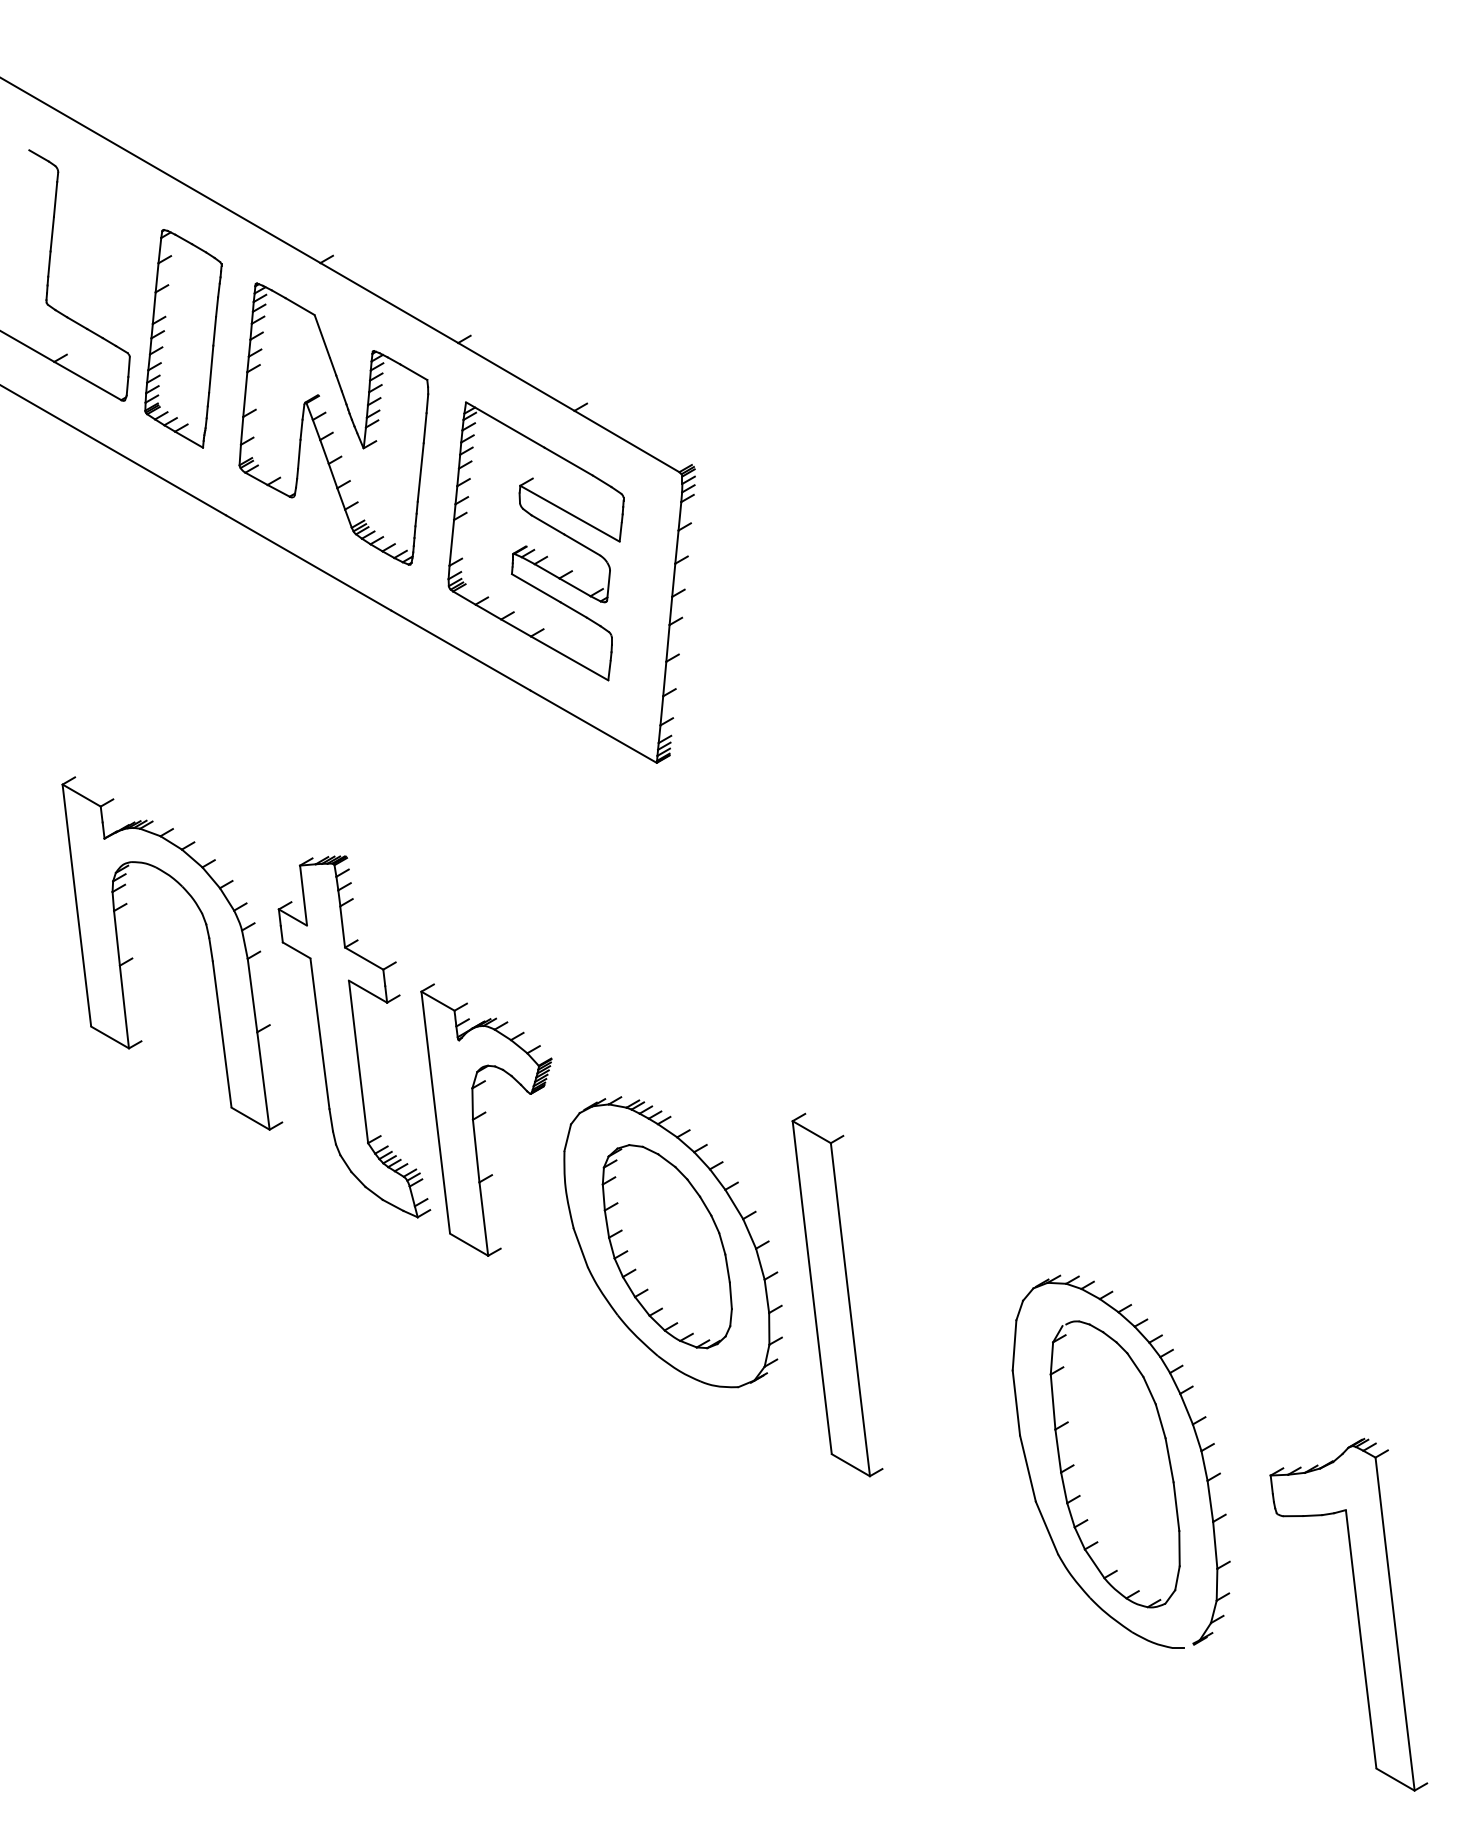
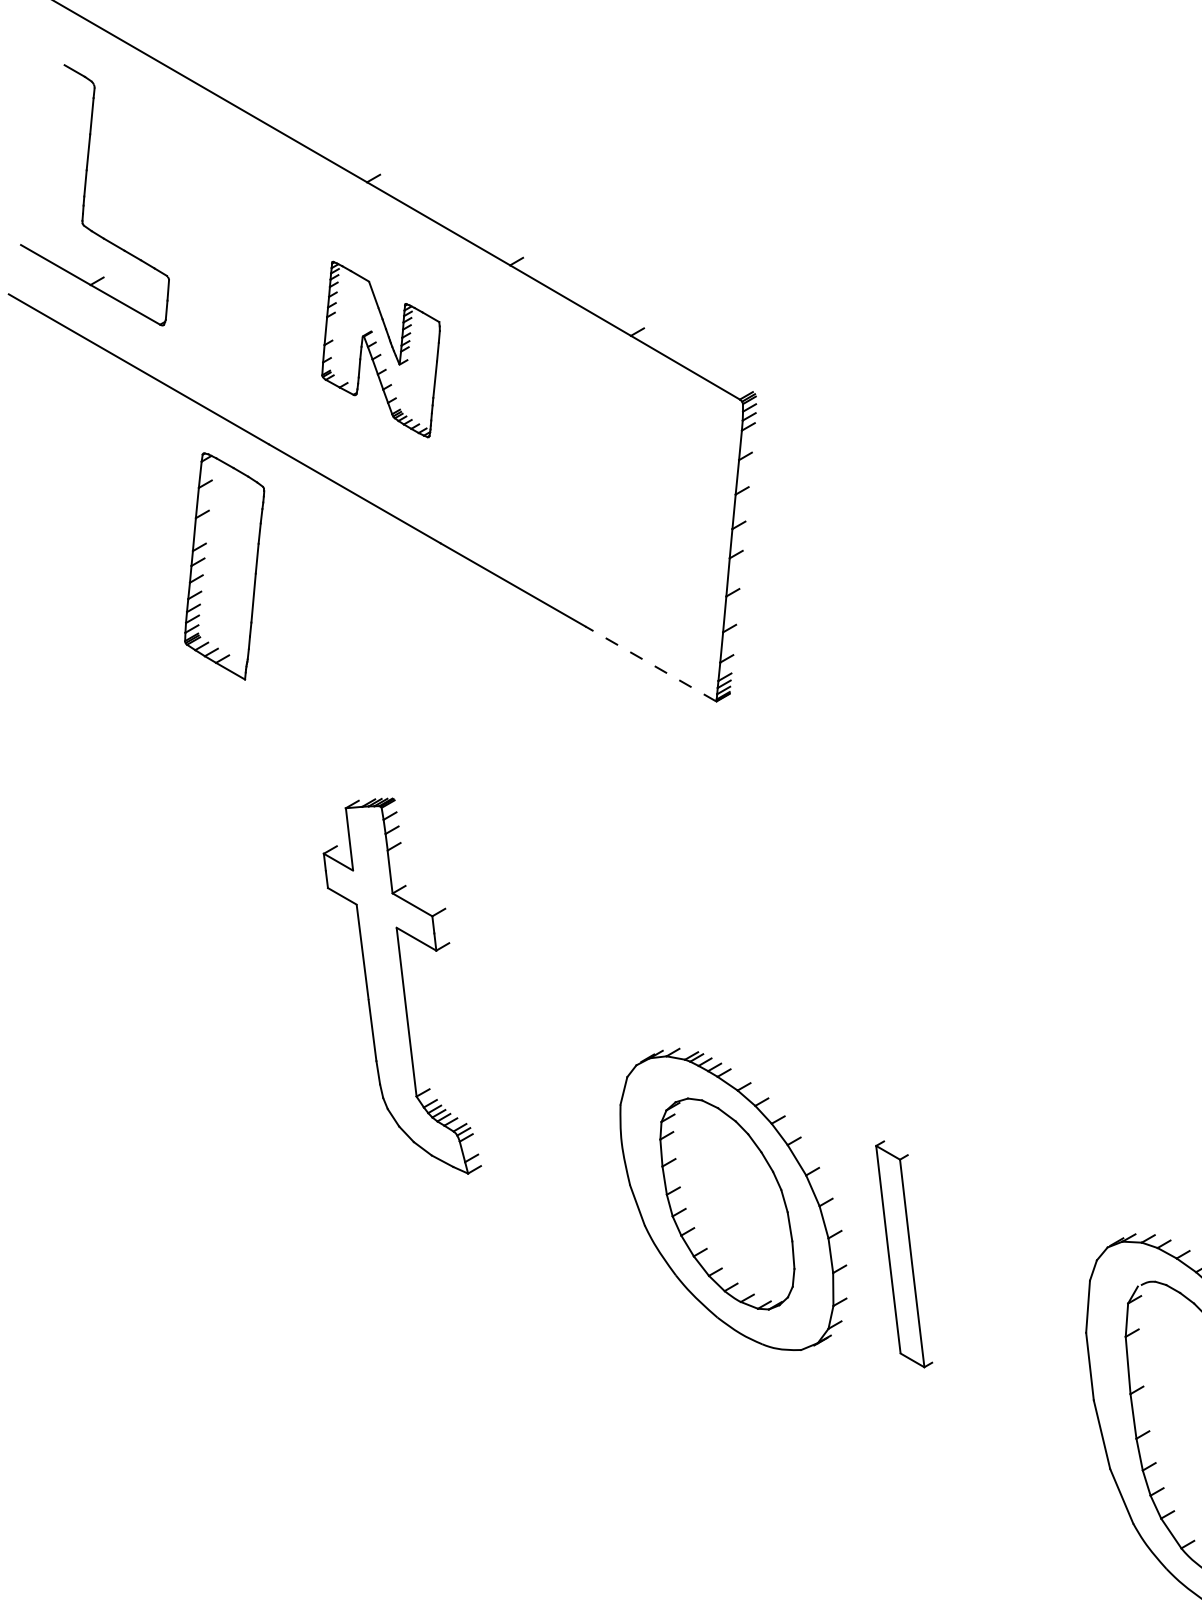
part: (183, 338) -> (224, 566), moved
part: (333, 423) -> (380, 348), size x0.6
part: (535, 541) -> (590, 471), removed
line: (593, 726) -> (650, 663), solid -> dashed
part: (209, 947) -> (251, 893), removed
part: (486, 1119) -> (539, 1071), removed
part: (837, 1294) -> (904, 1253), size x0.6

